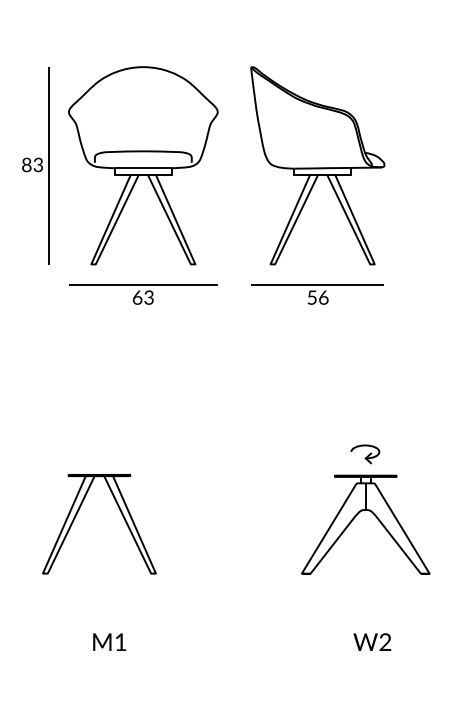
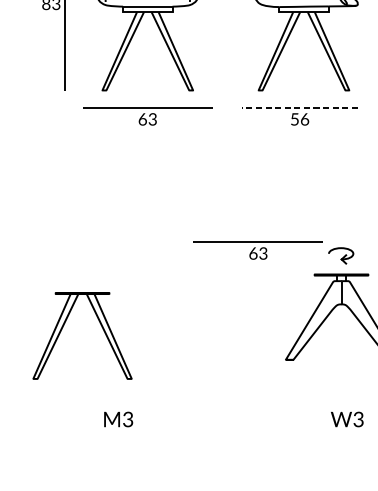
line: (317, 284) -> (299, 107), solid -> dashed
part: (270, 448) -> (258, 250), added
part: (77, 514) -> (63, 327), moved
text: (120, 642) -> (127, 419), M1 -> M3
text: (385, 644) -> (358, 421), W2 -> W3

